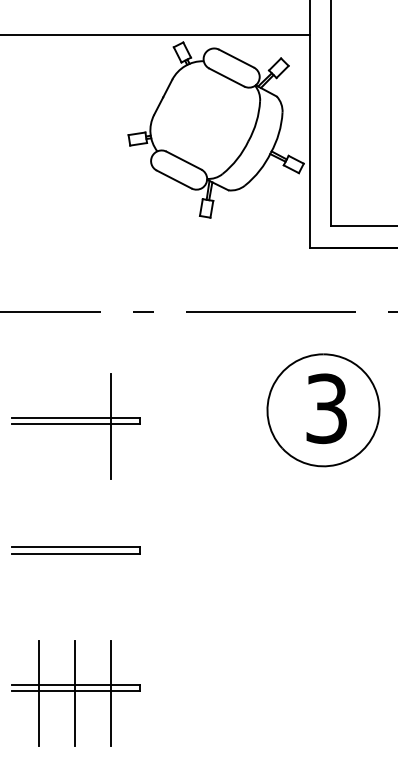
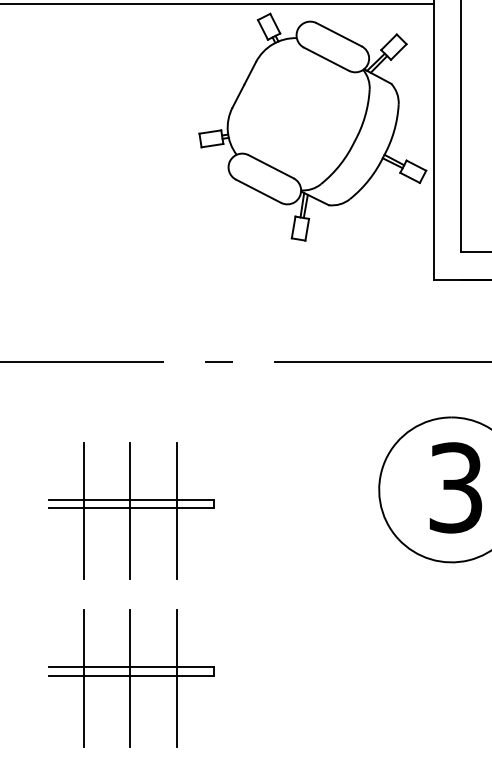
line: (39, 426) -> (84, 510), added
line: (74, 426) -> (129, 510), added
line: (39, 555) -> (84, 677), added
line: (74, 555) -> (129, 677), added
line: (111, 555) -> (177, 677), added

